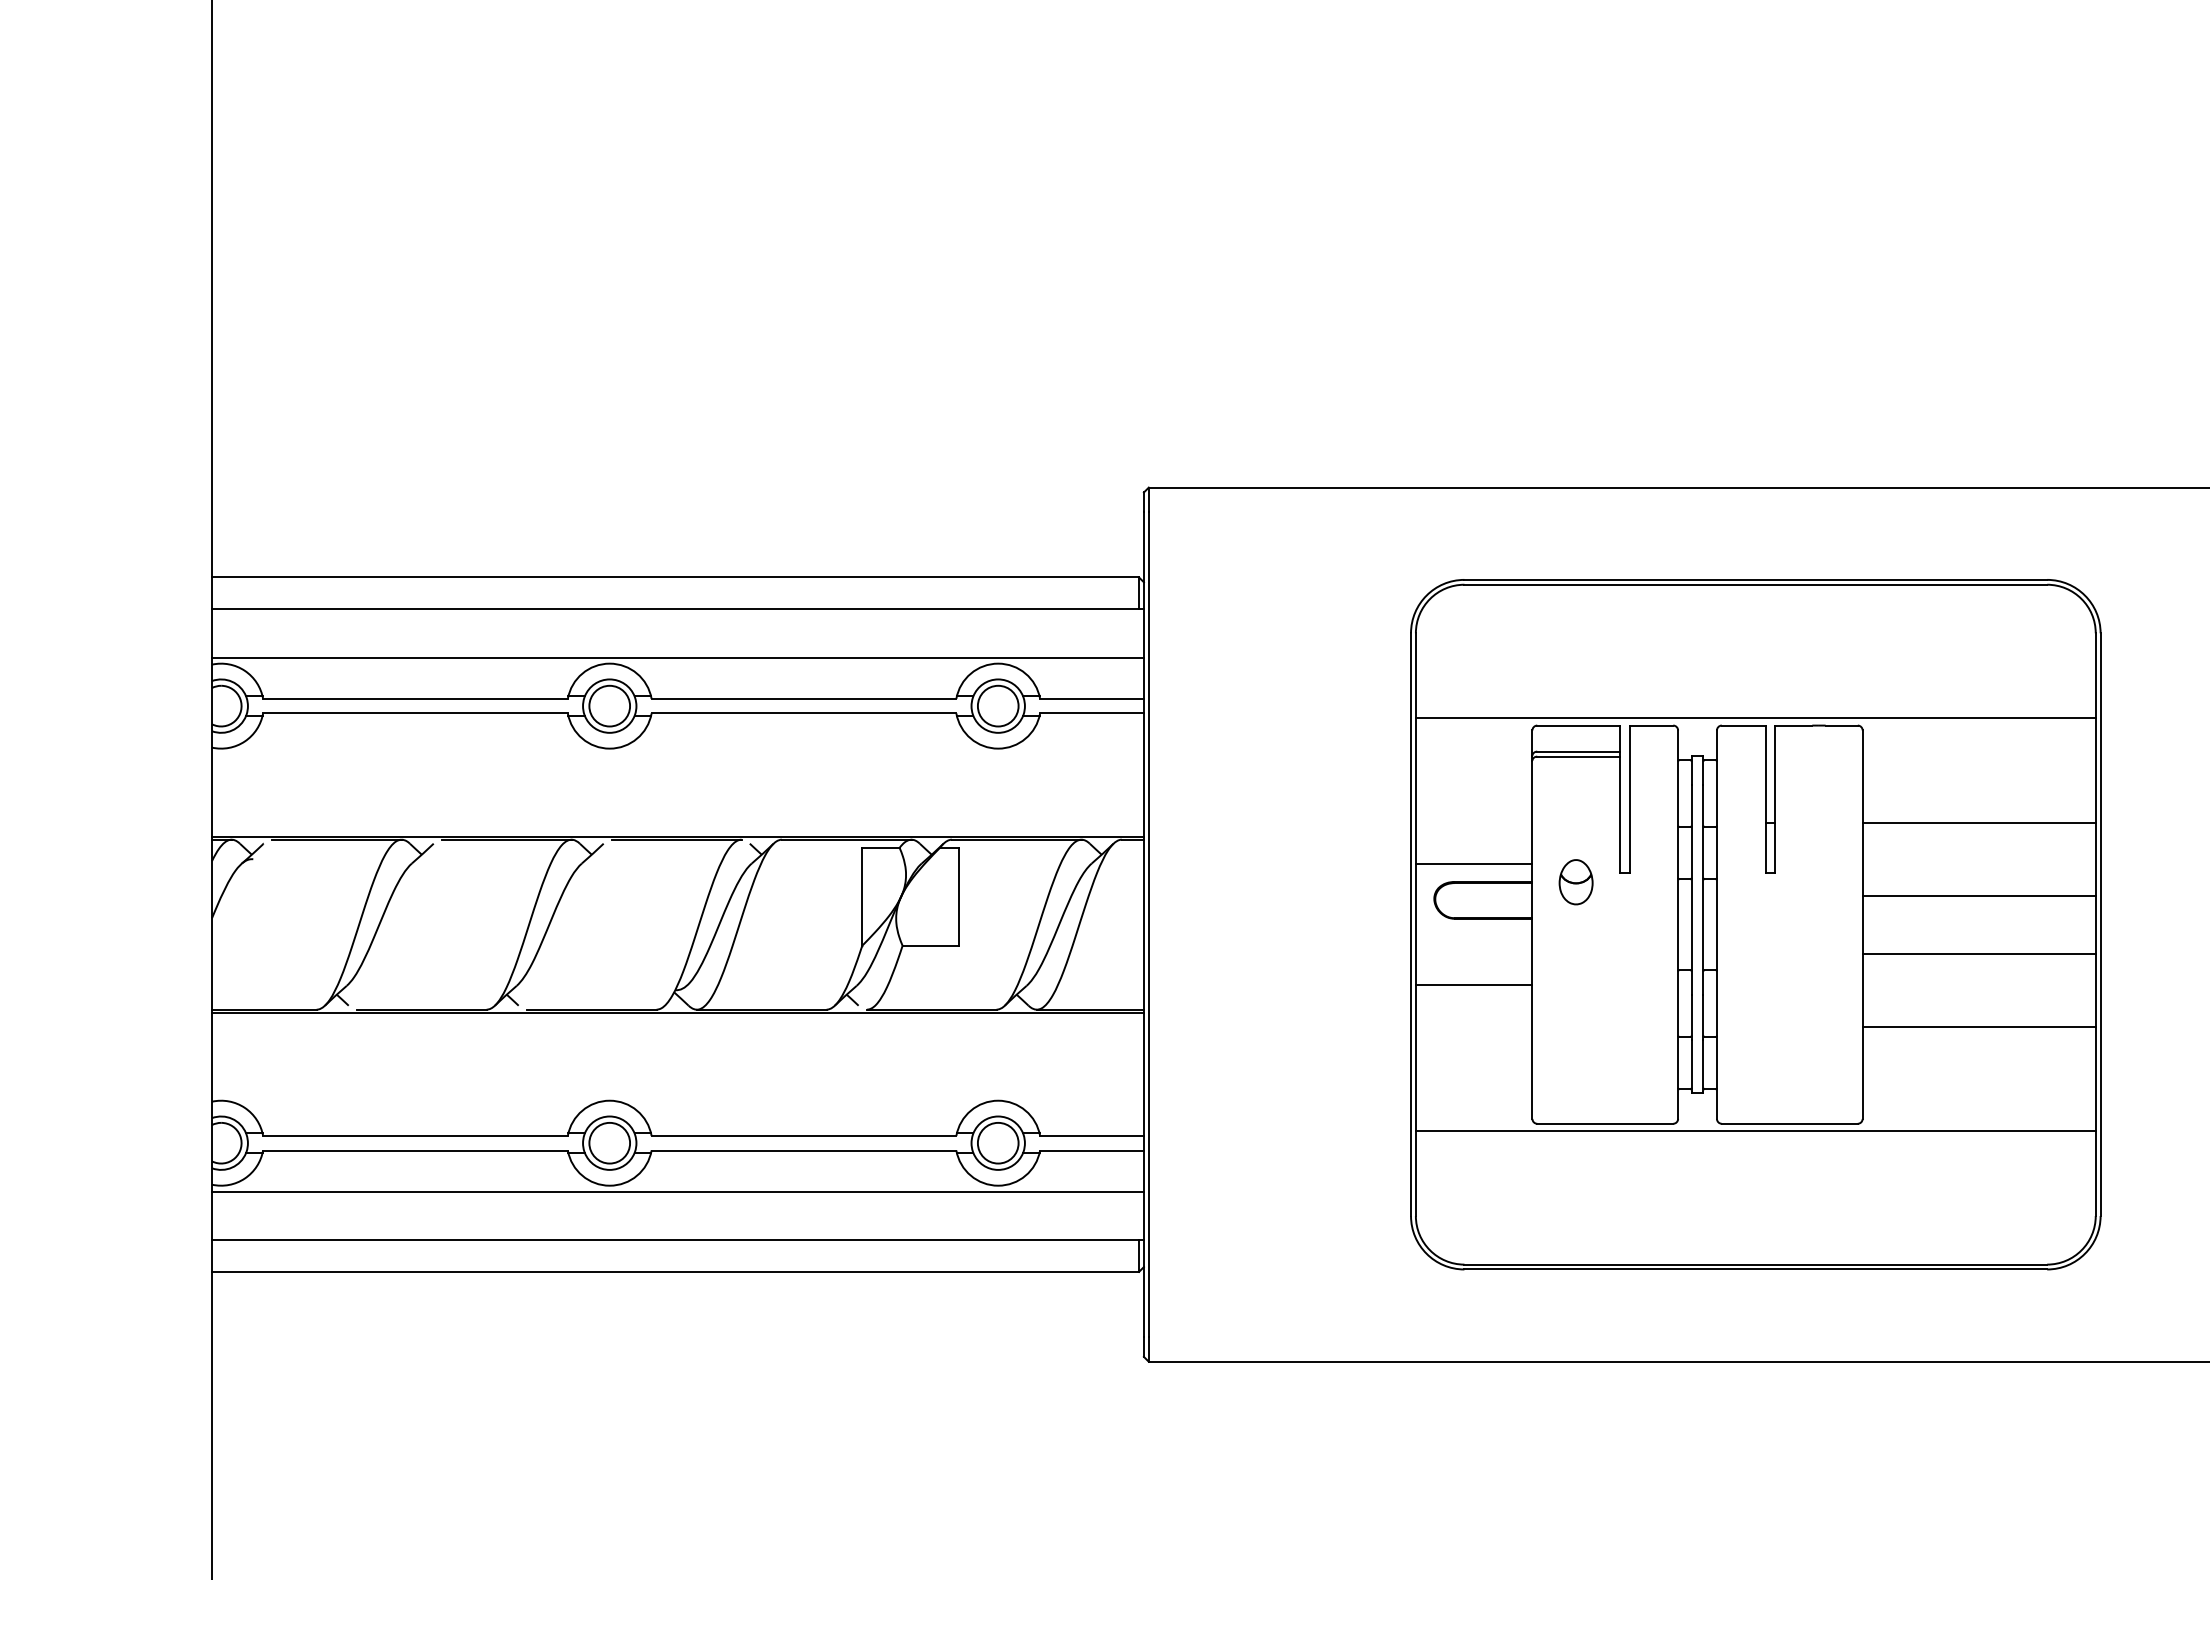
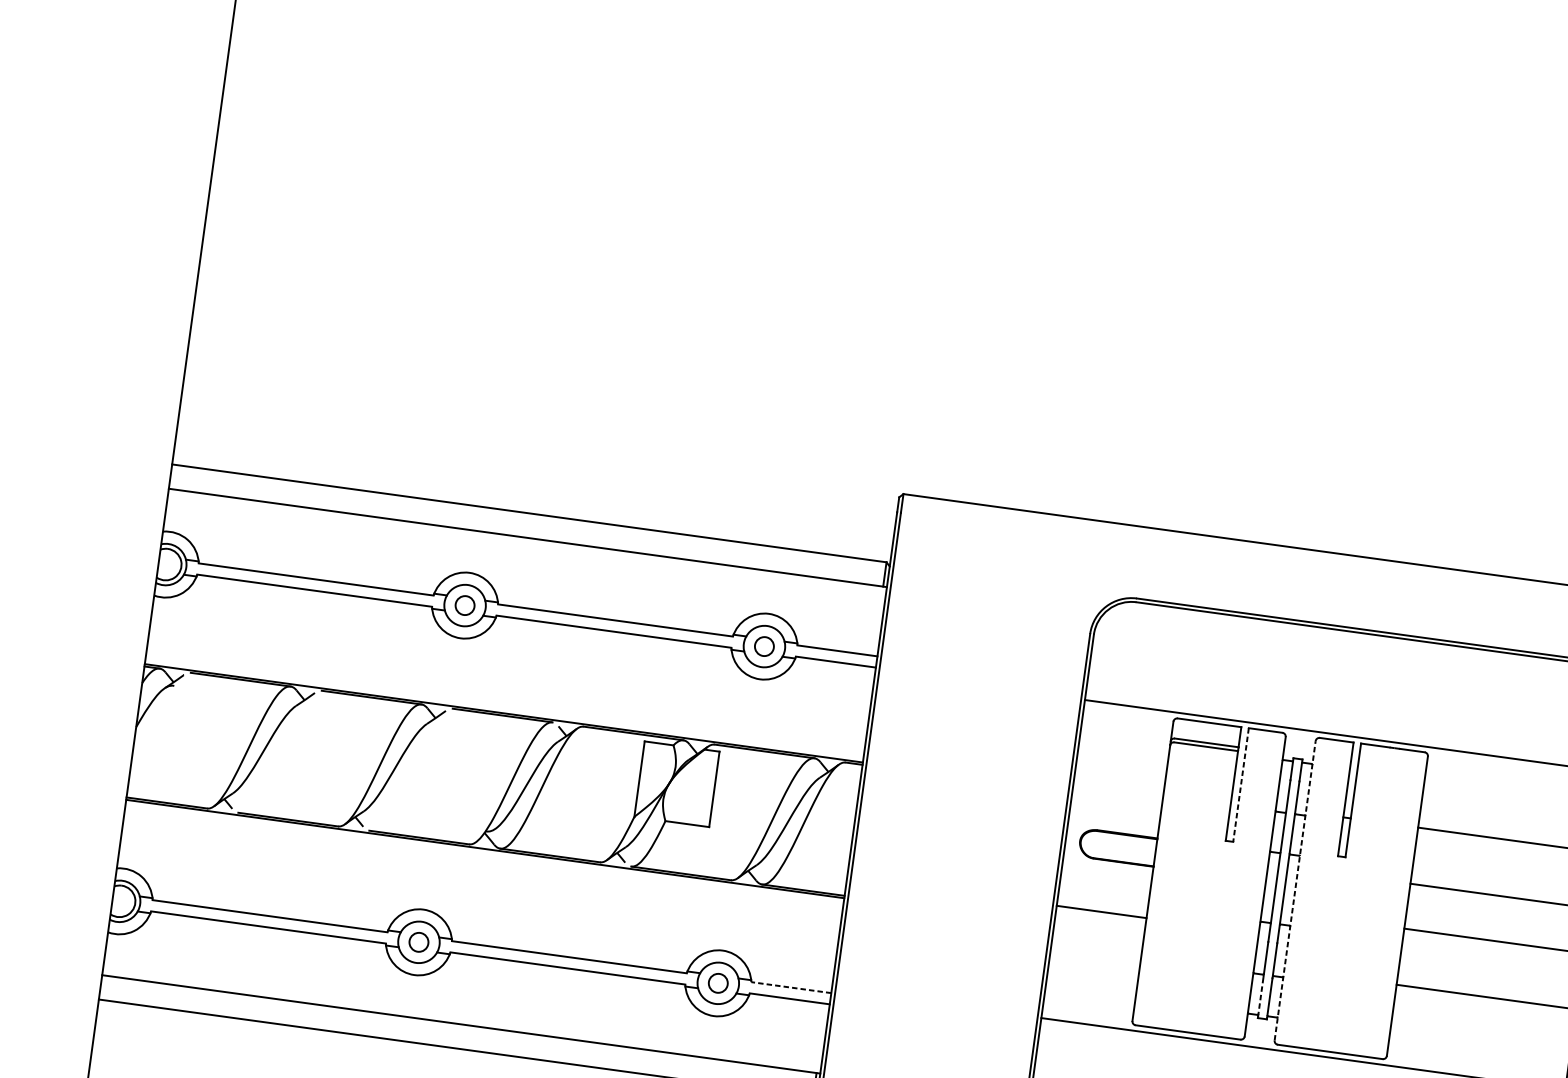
line: (677, 657) -> (522, 575), removed
circle: (609, 705) -> (464, 605), size x0.6
circle: (997, 705) -> (763, 646), size x0.6
line: (1629, 799) -> (1240, 785), solid -> dashed
line: (1473, 863) -> (1114, 817), removed
part: (1575, 882) -> (1190, 843), removed
line: (1716, 924) -> (1294, 890), solid -> dashed
line: (1691, 1065) -> (1260, 996), solid -> dashed
line: (1092, 1135) -> (791, 987), solid -> dashed
circle: (609, 1142) -> (418, 941), size x0.6
circle: (997, 1142) -> (717, 982), size x0.6
line: (677, 1191) -> (466, 986), removed

